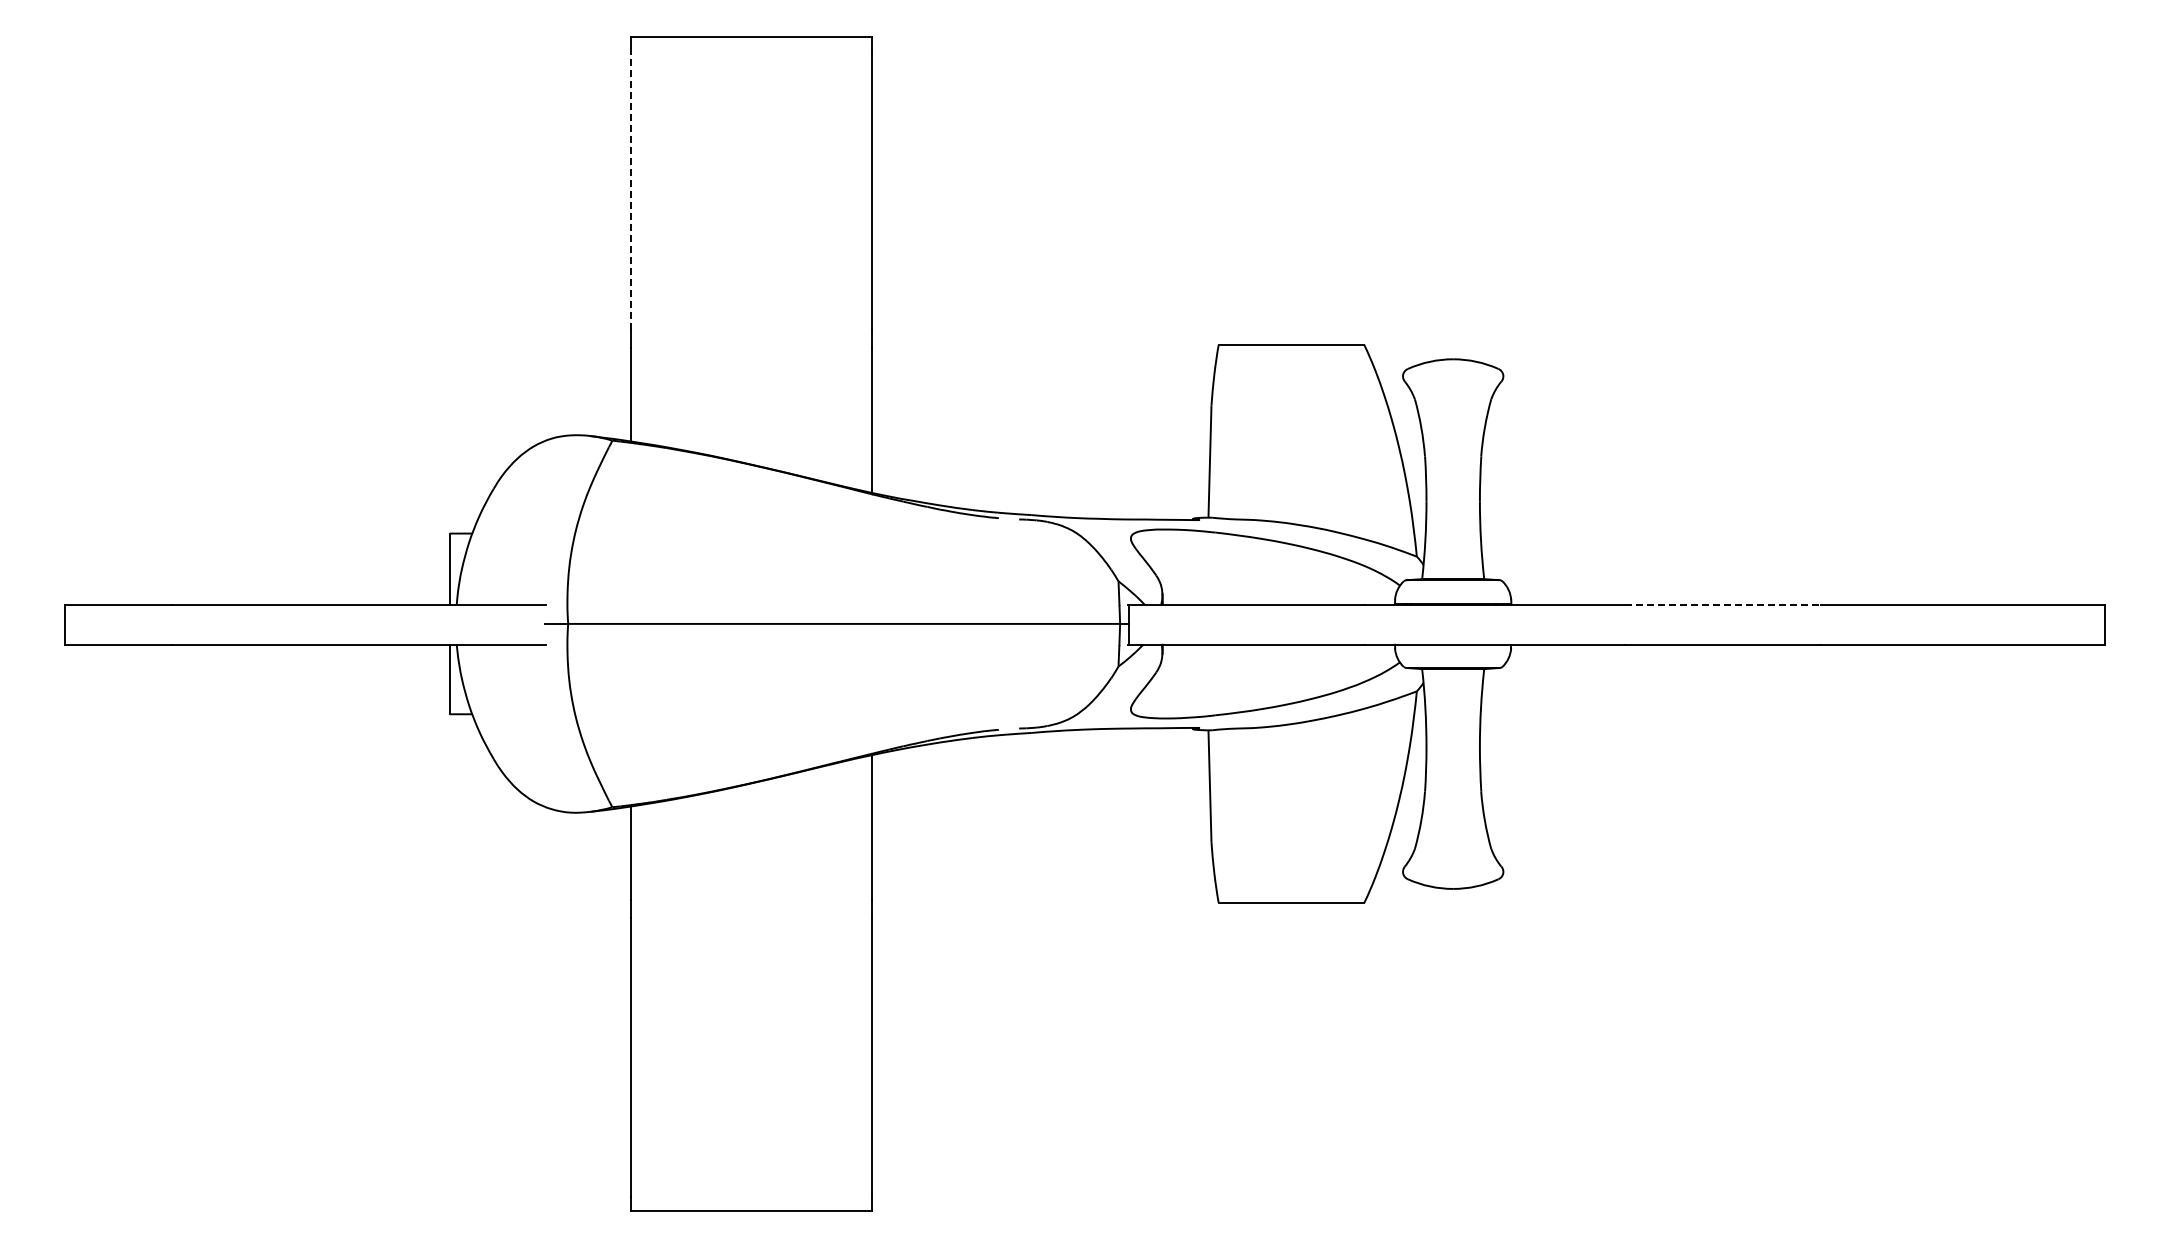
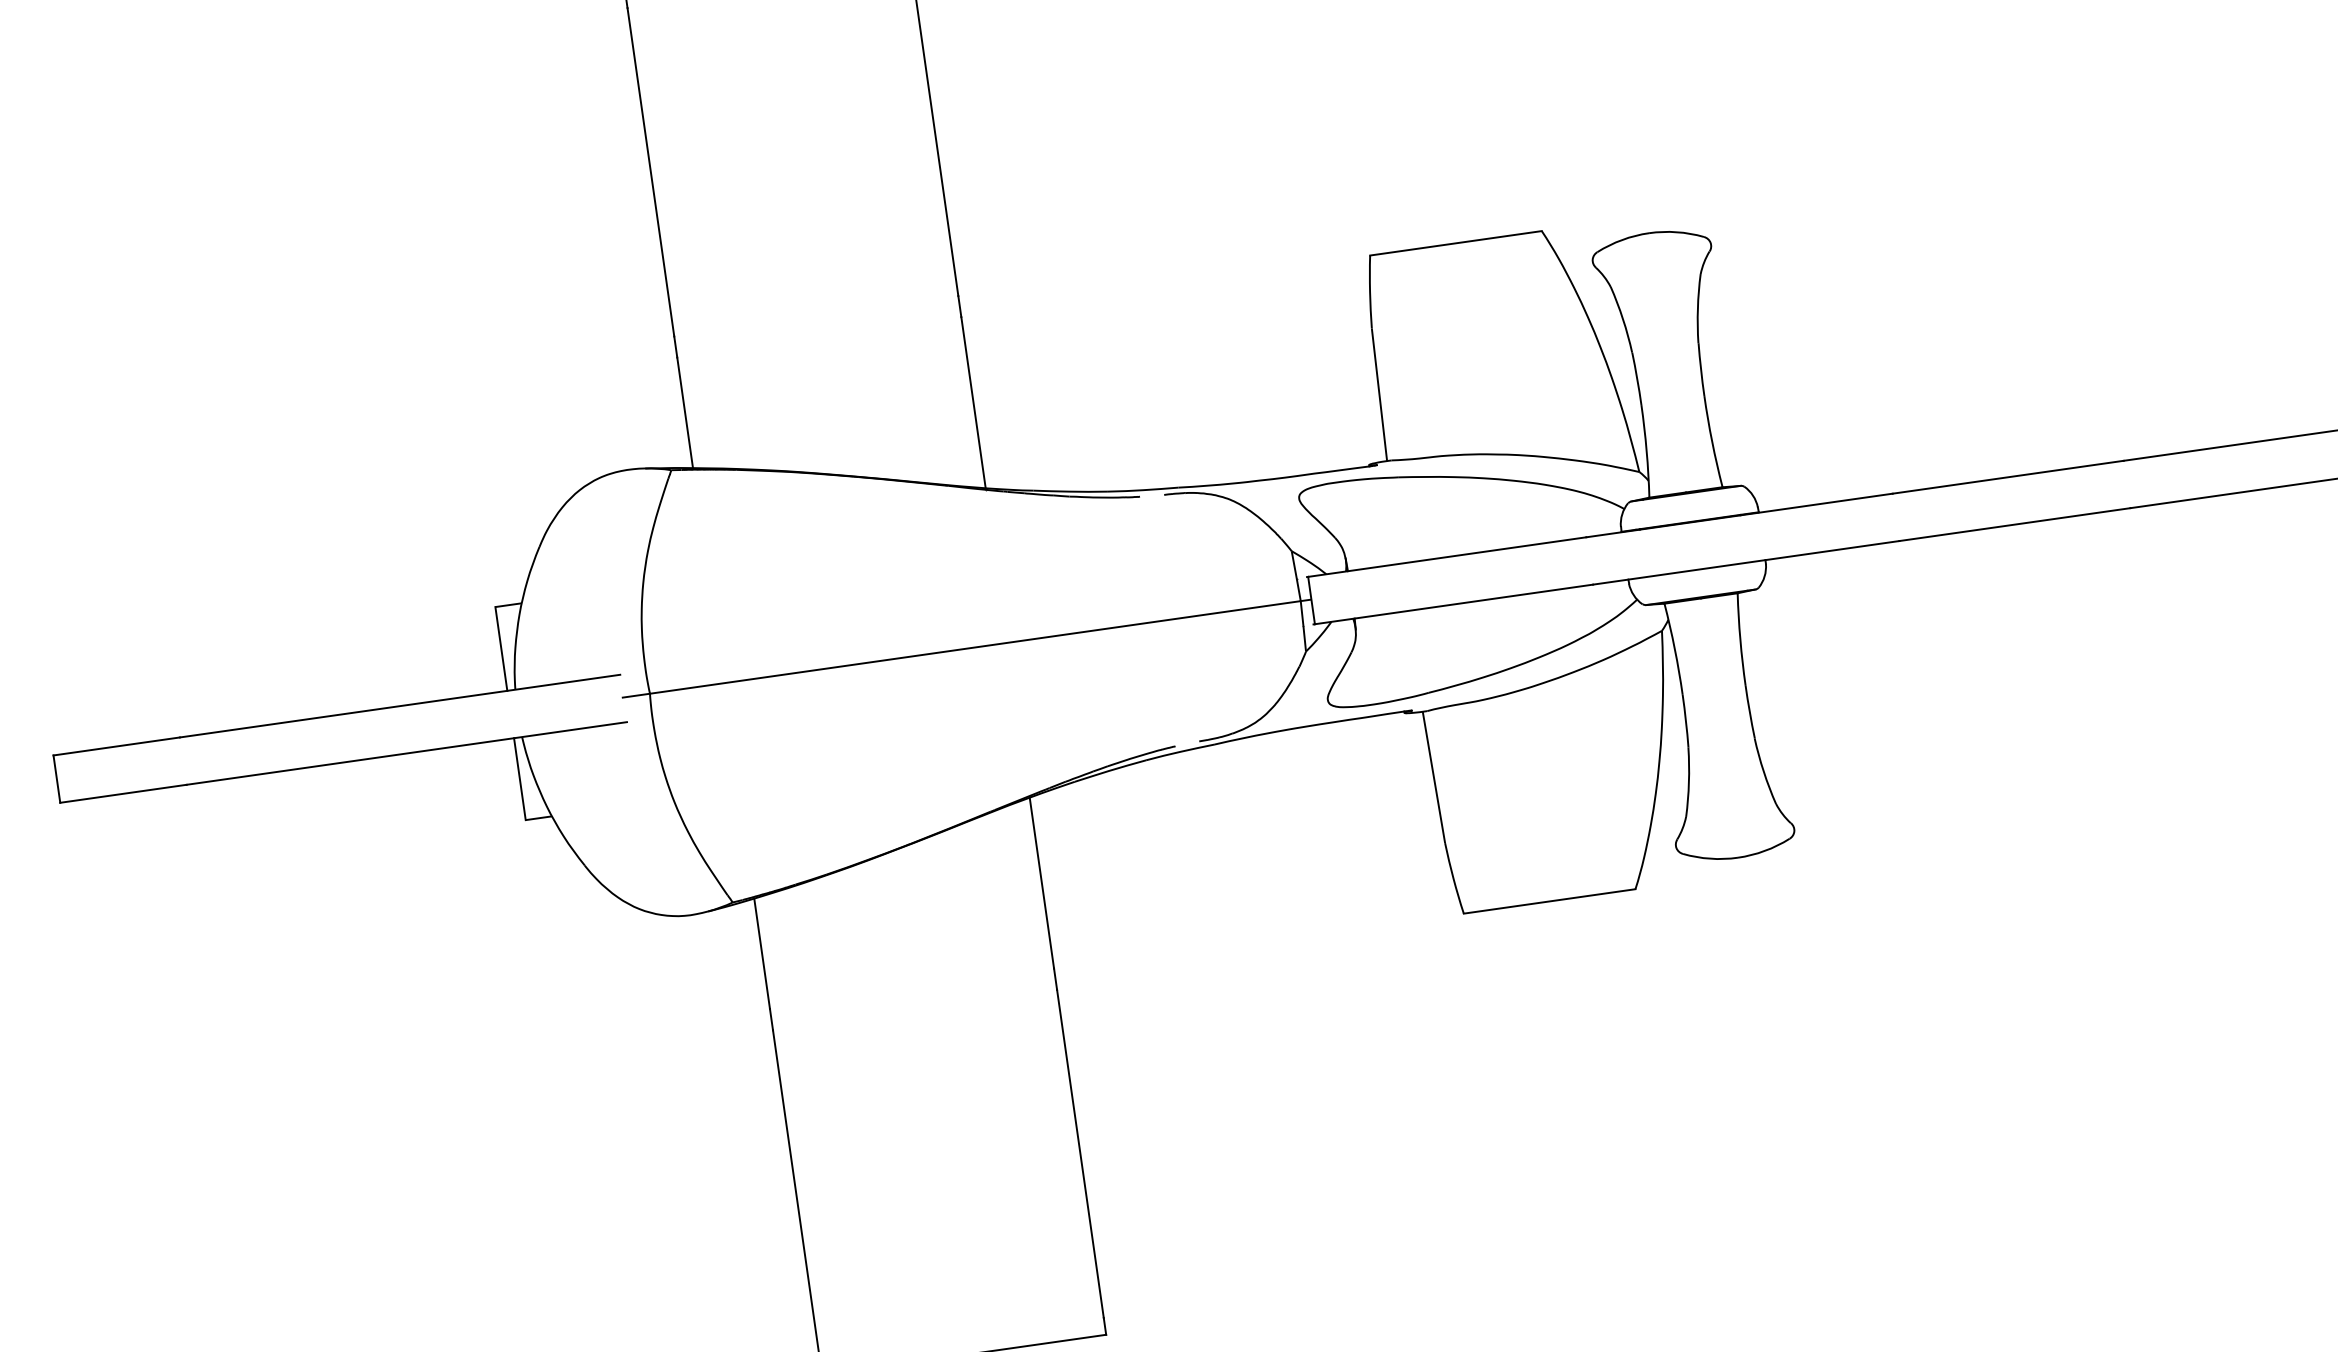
line: (630, 190) -> (650, 172), dashed -> solid
line: (1722, 604) -> (2007, 477), dashed -> solid

